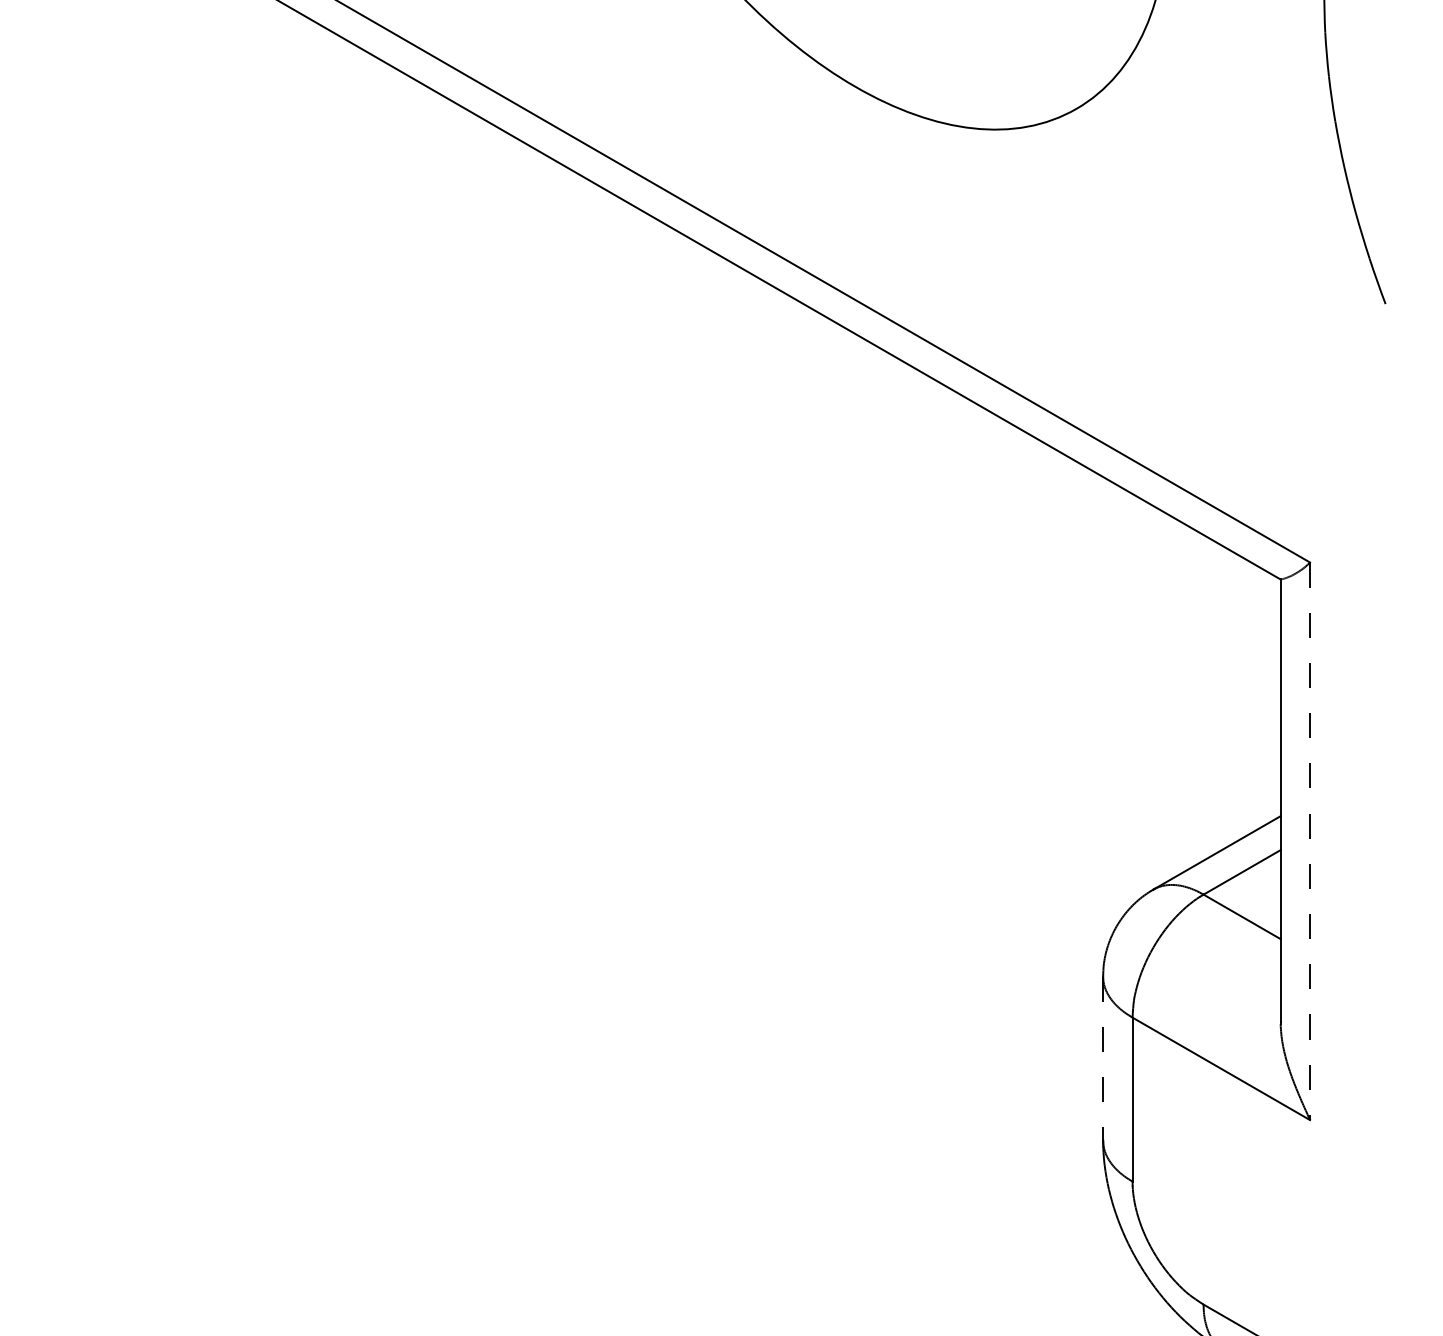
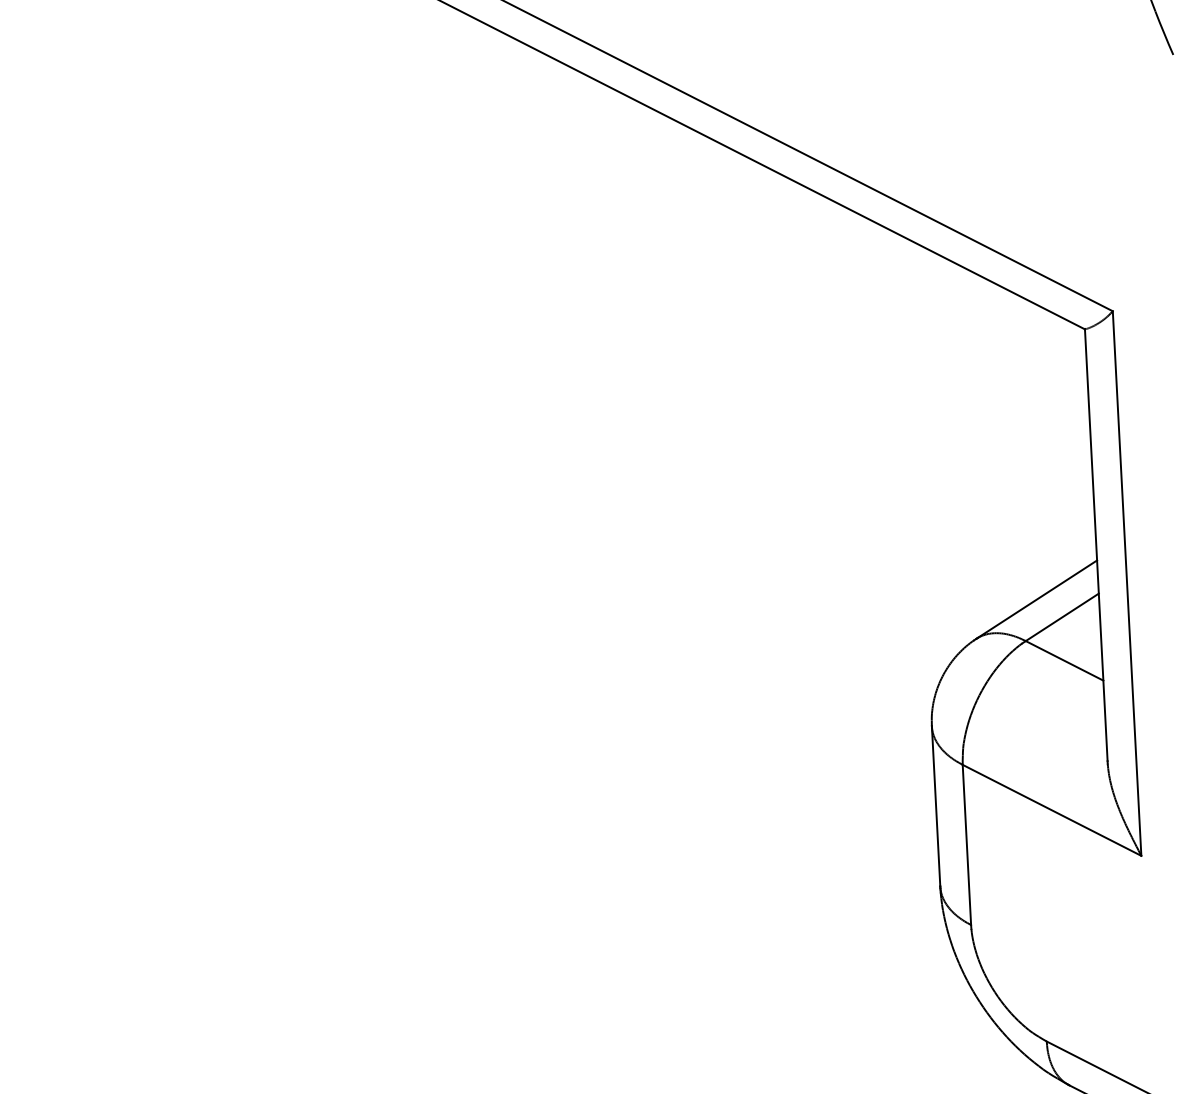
line: (1310, 841) -> (1127, 583), dashed -> solid
line: (1103, 1058) -> (936, 806), dashed -> solid

